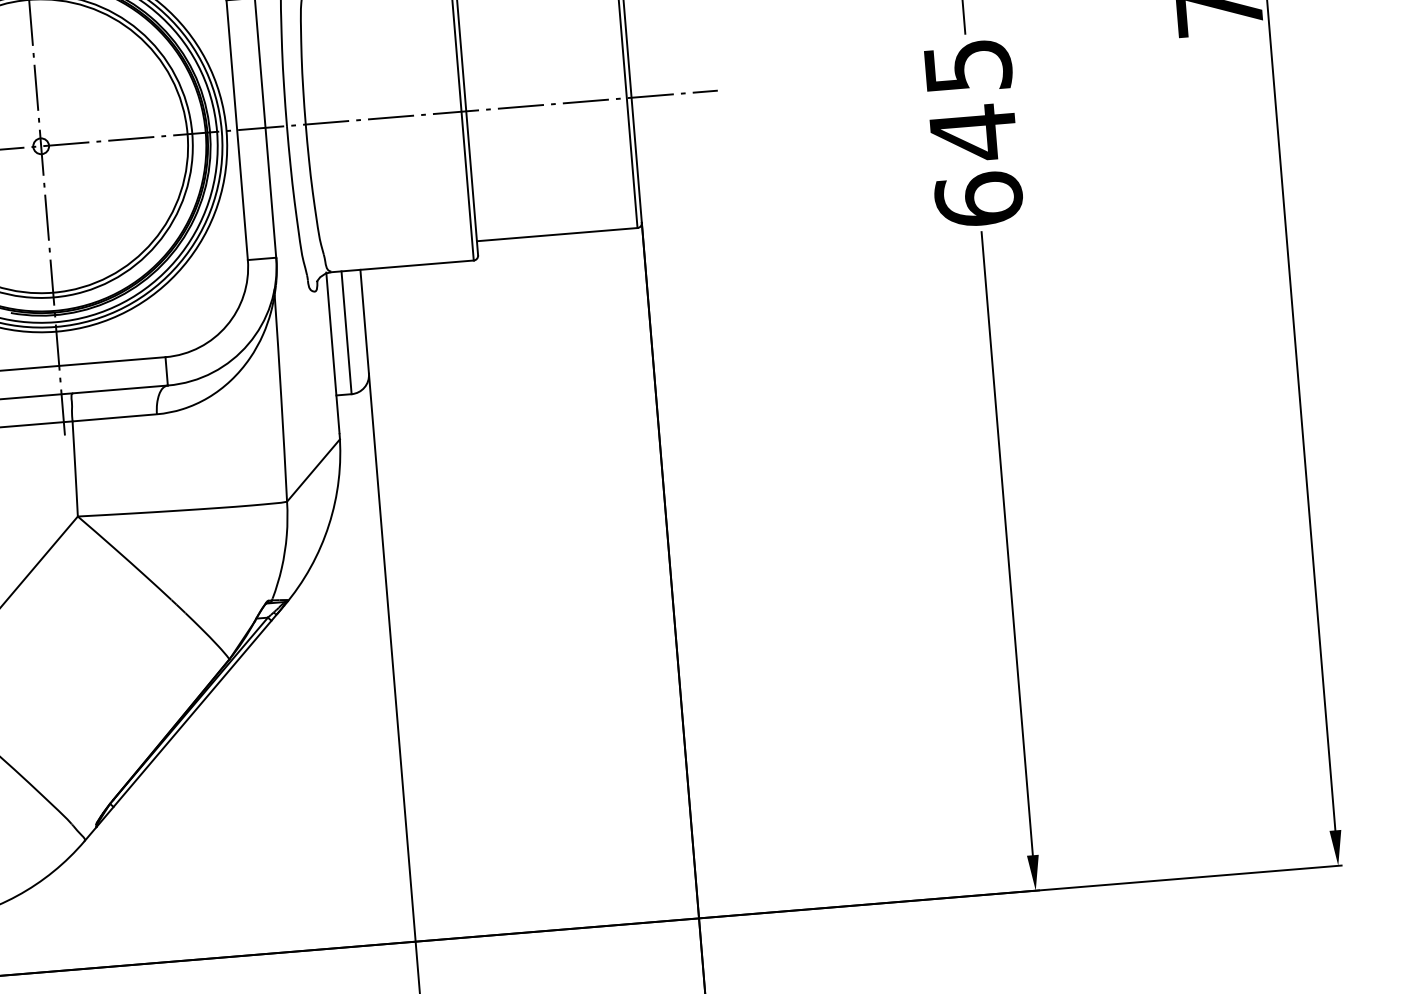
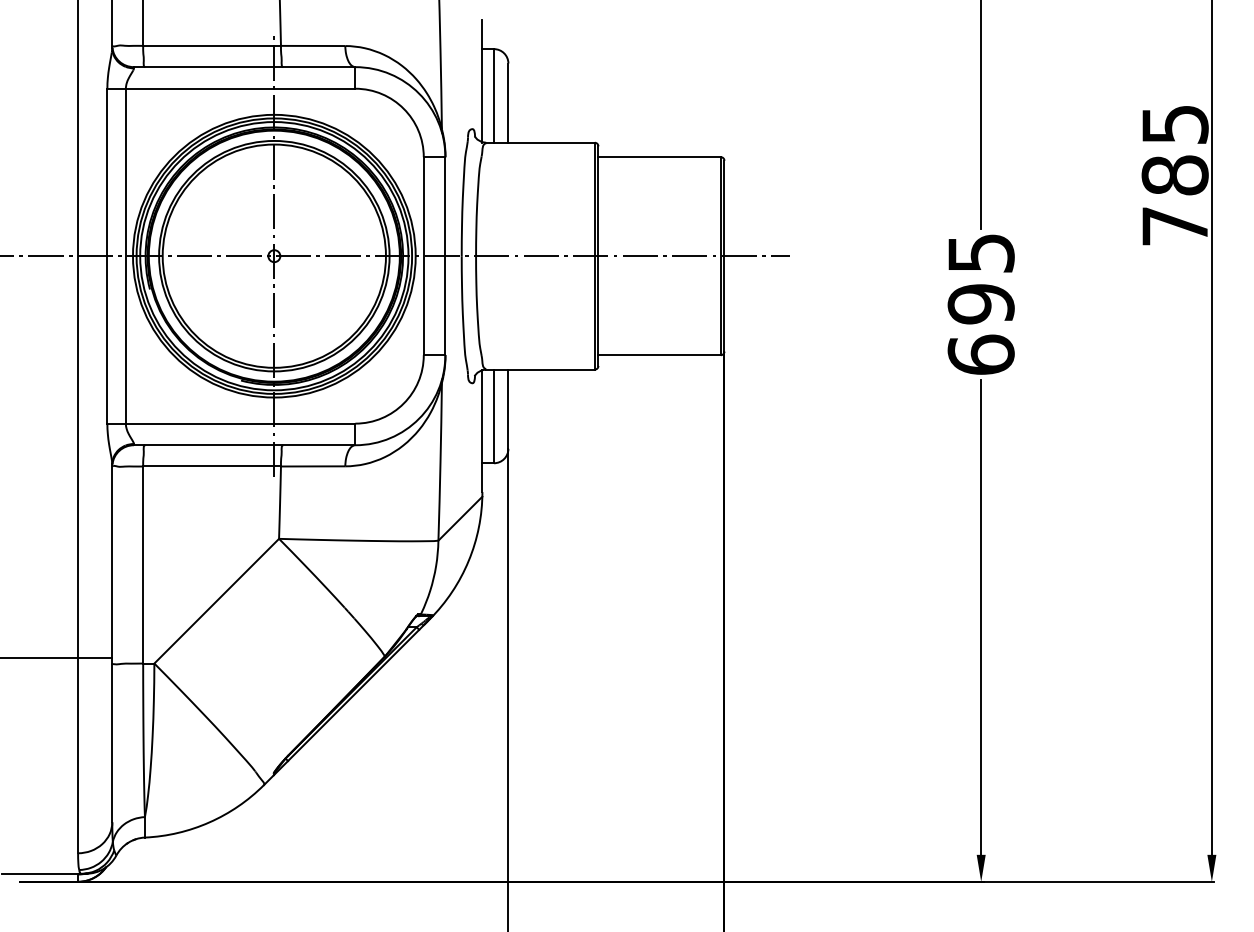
text: (972, 133) -> (980, 304), 645 -> 695

